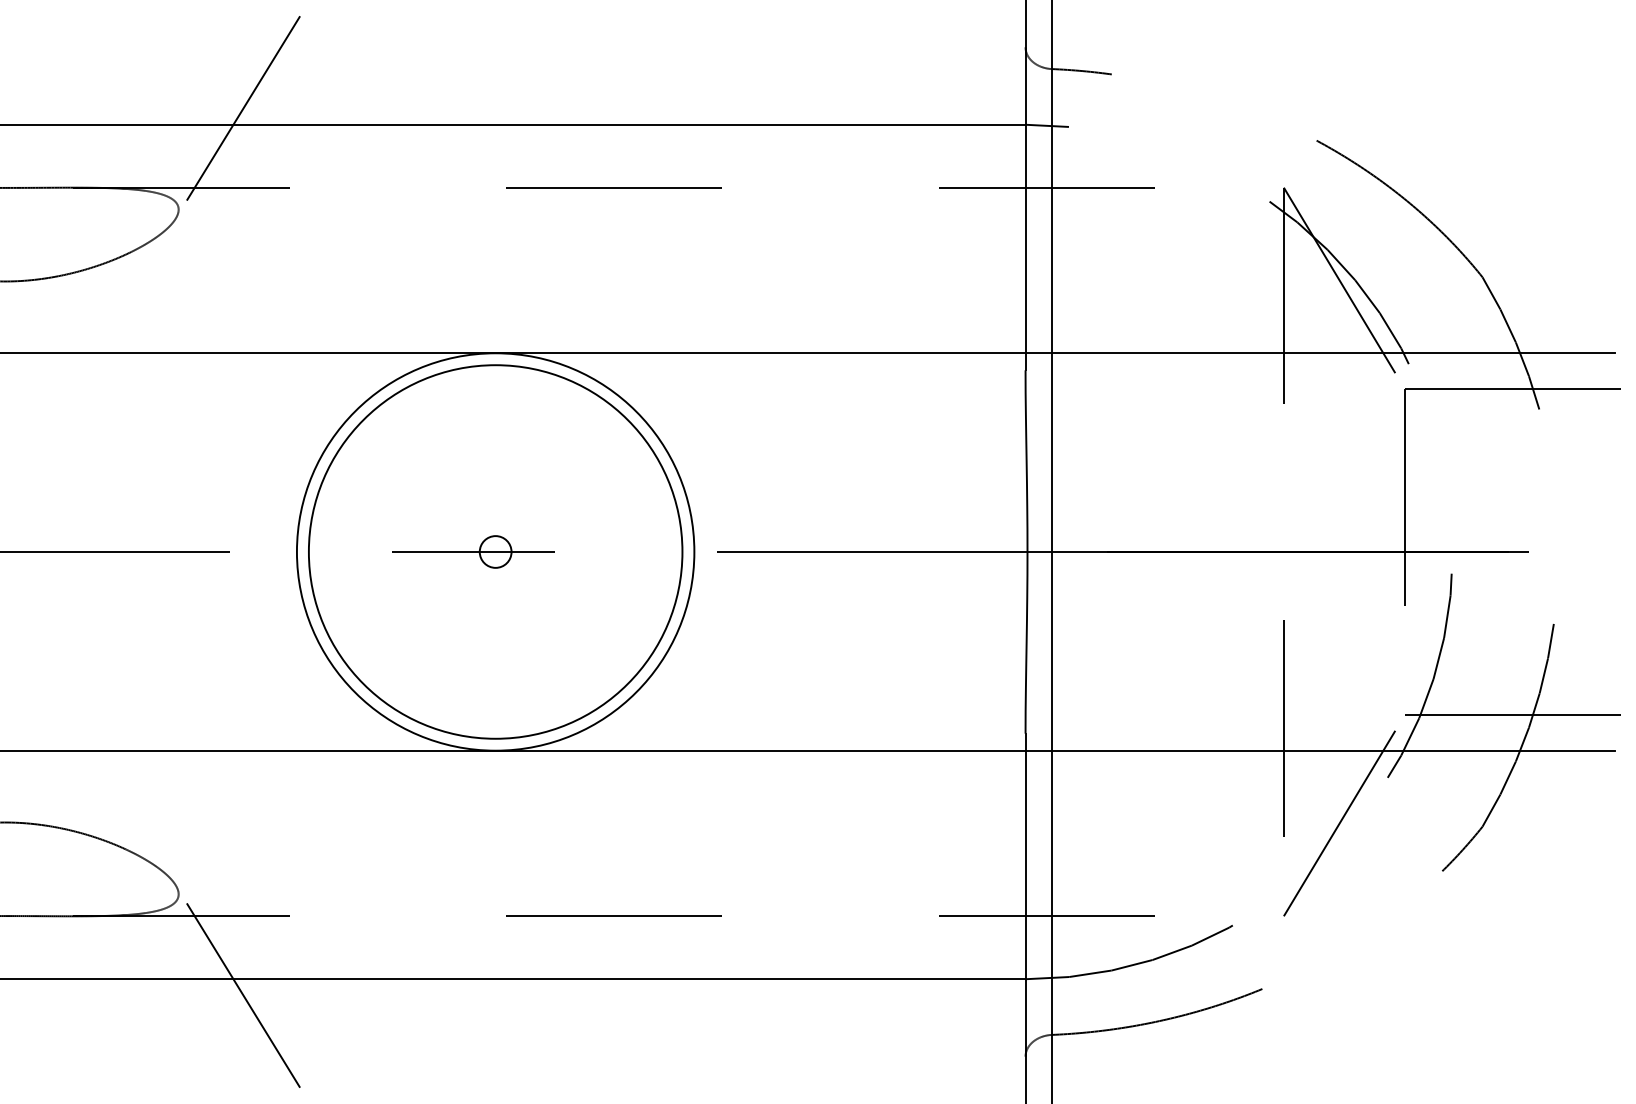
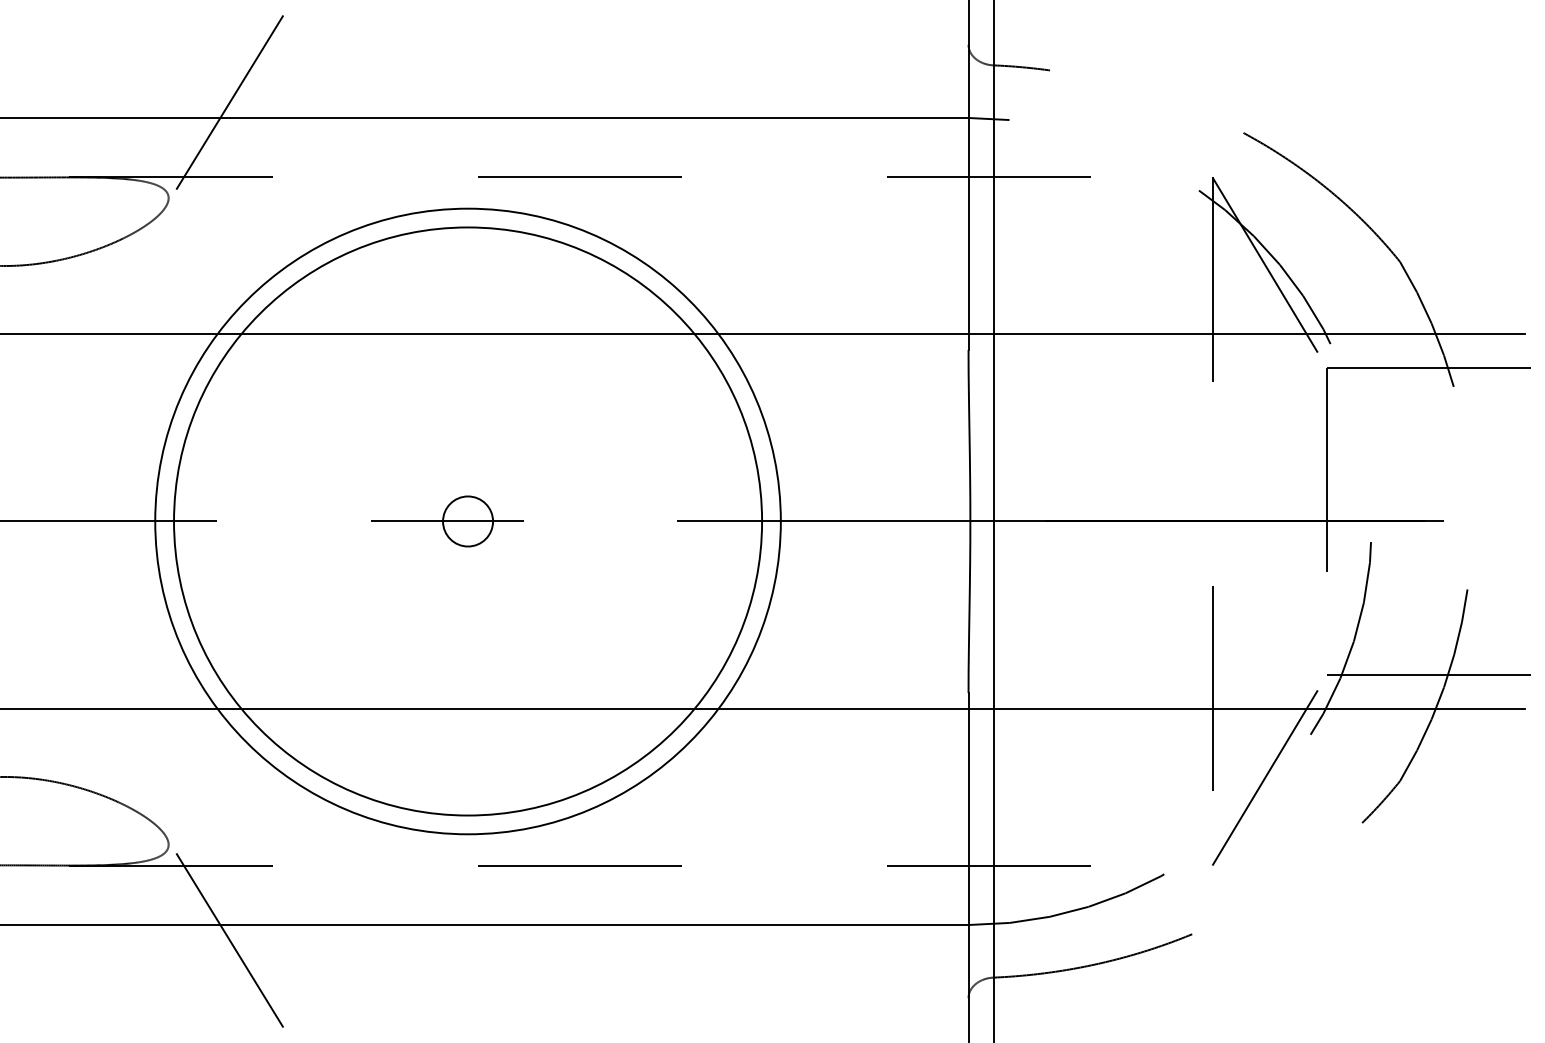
circle: (495, 551) -> (467, 521), size x1.67
circle: (495, 551) -> (467, 521), size x1.67
circle: (495, 551) -> (467, 521), size x1.67

